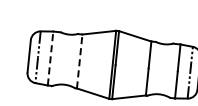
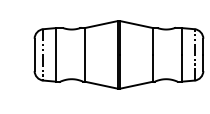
line: (50, 58) -> (55, 54), dashed -> solid
line: (79, 61) -> (84, 54), dashed -> solid

